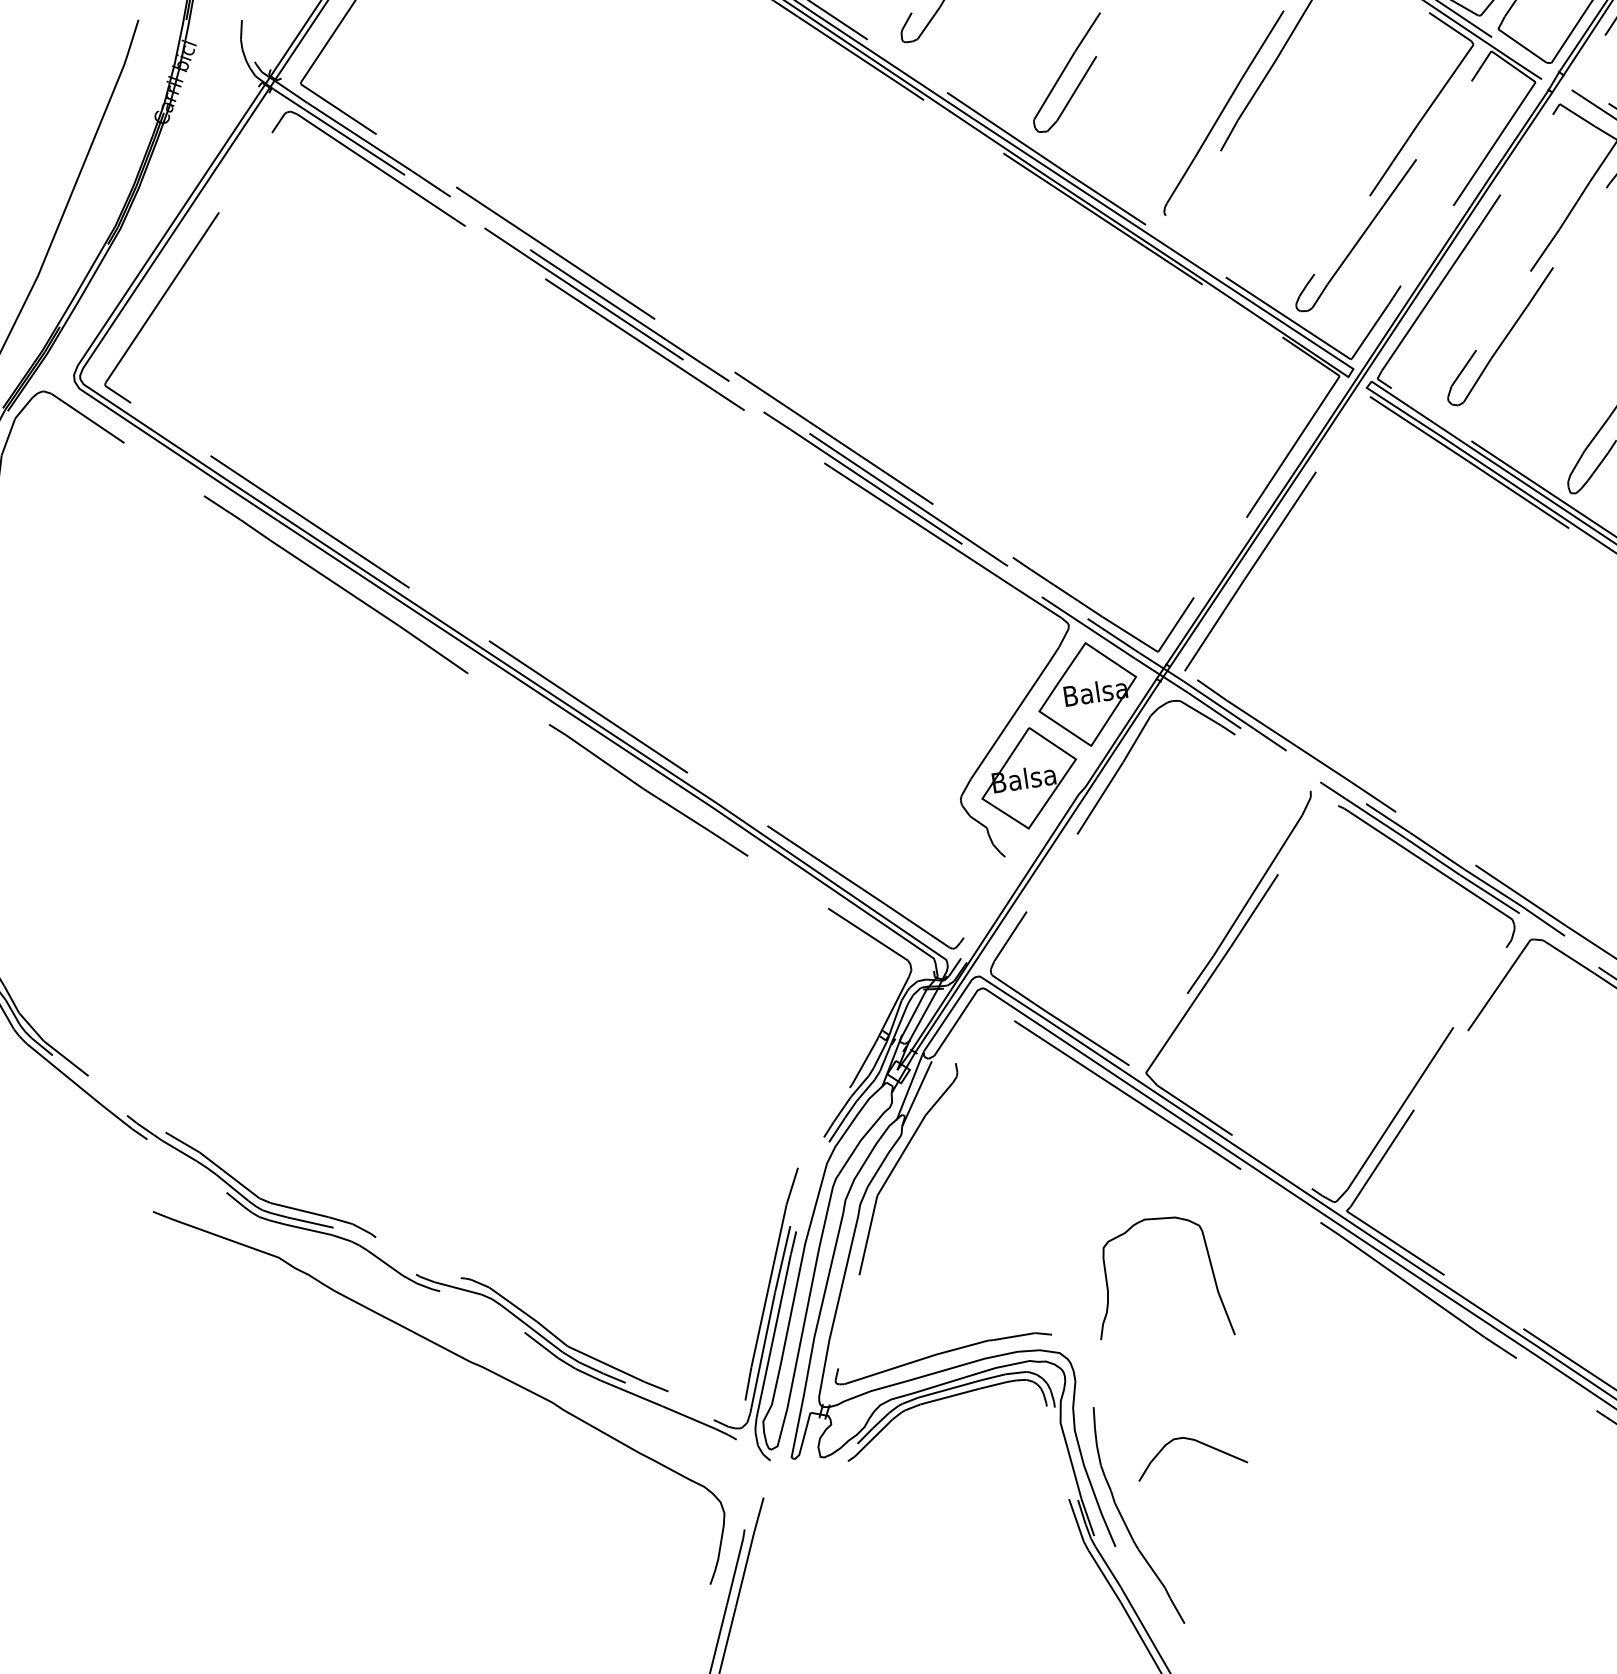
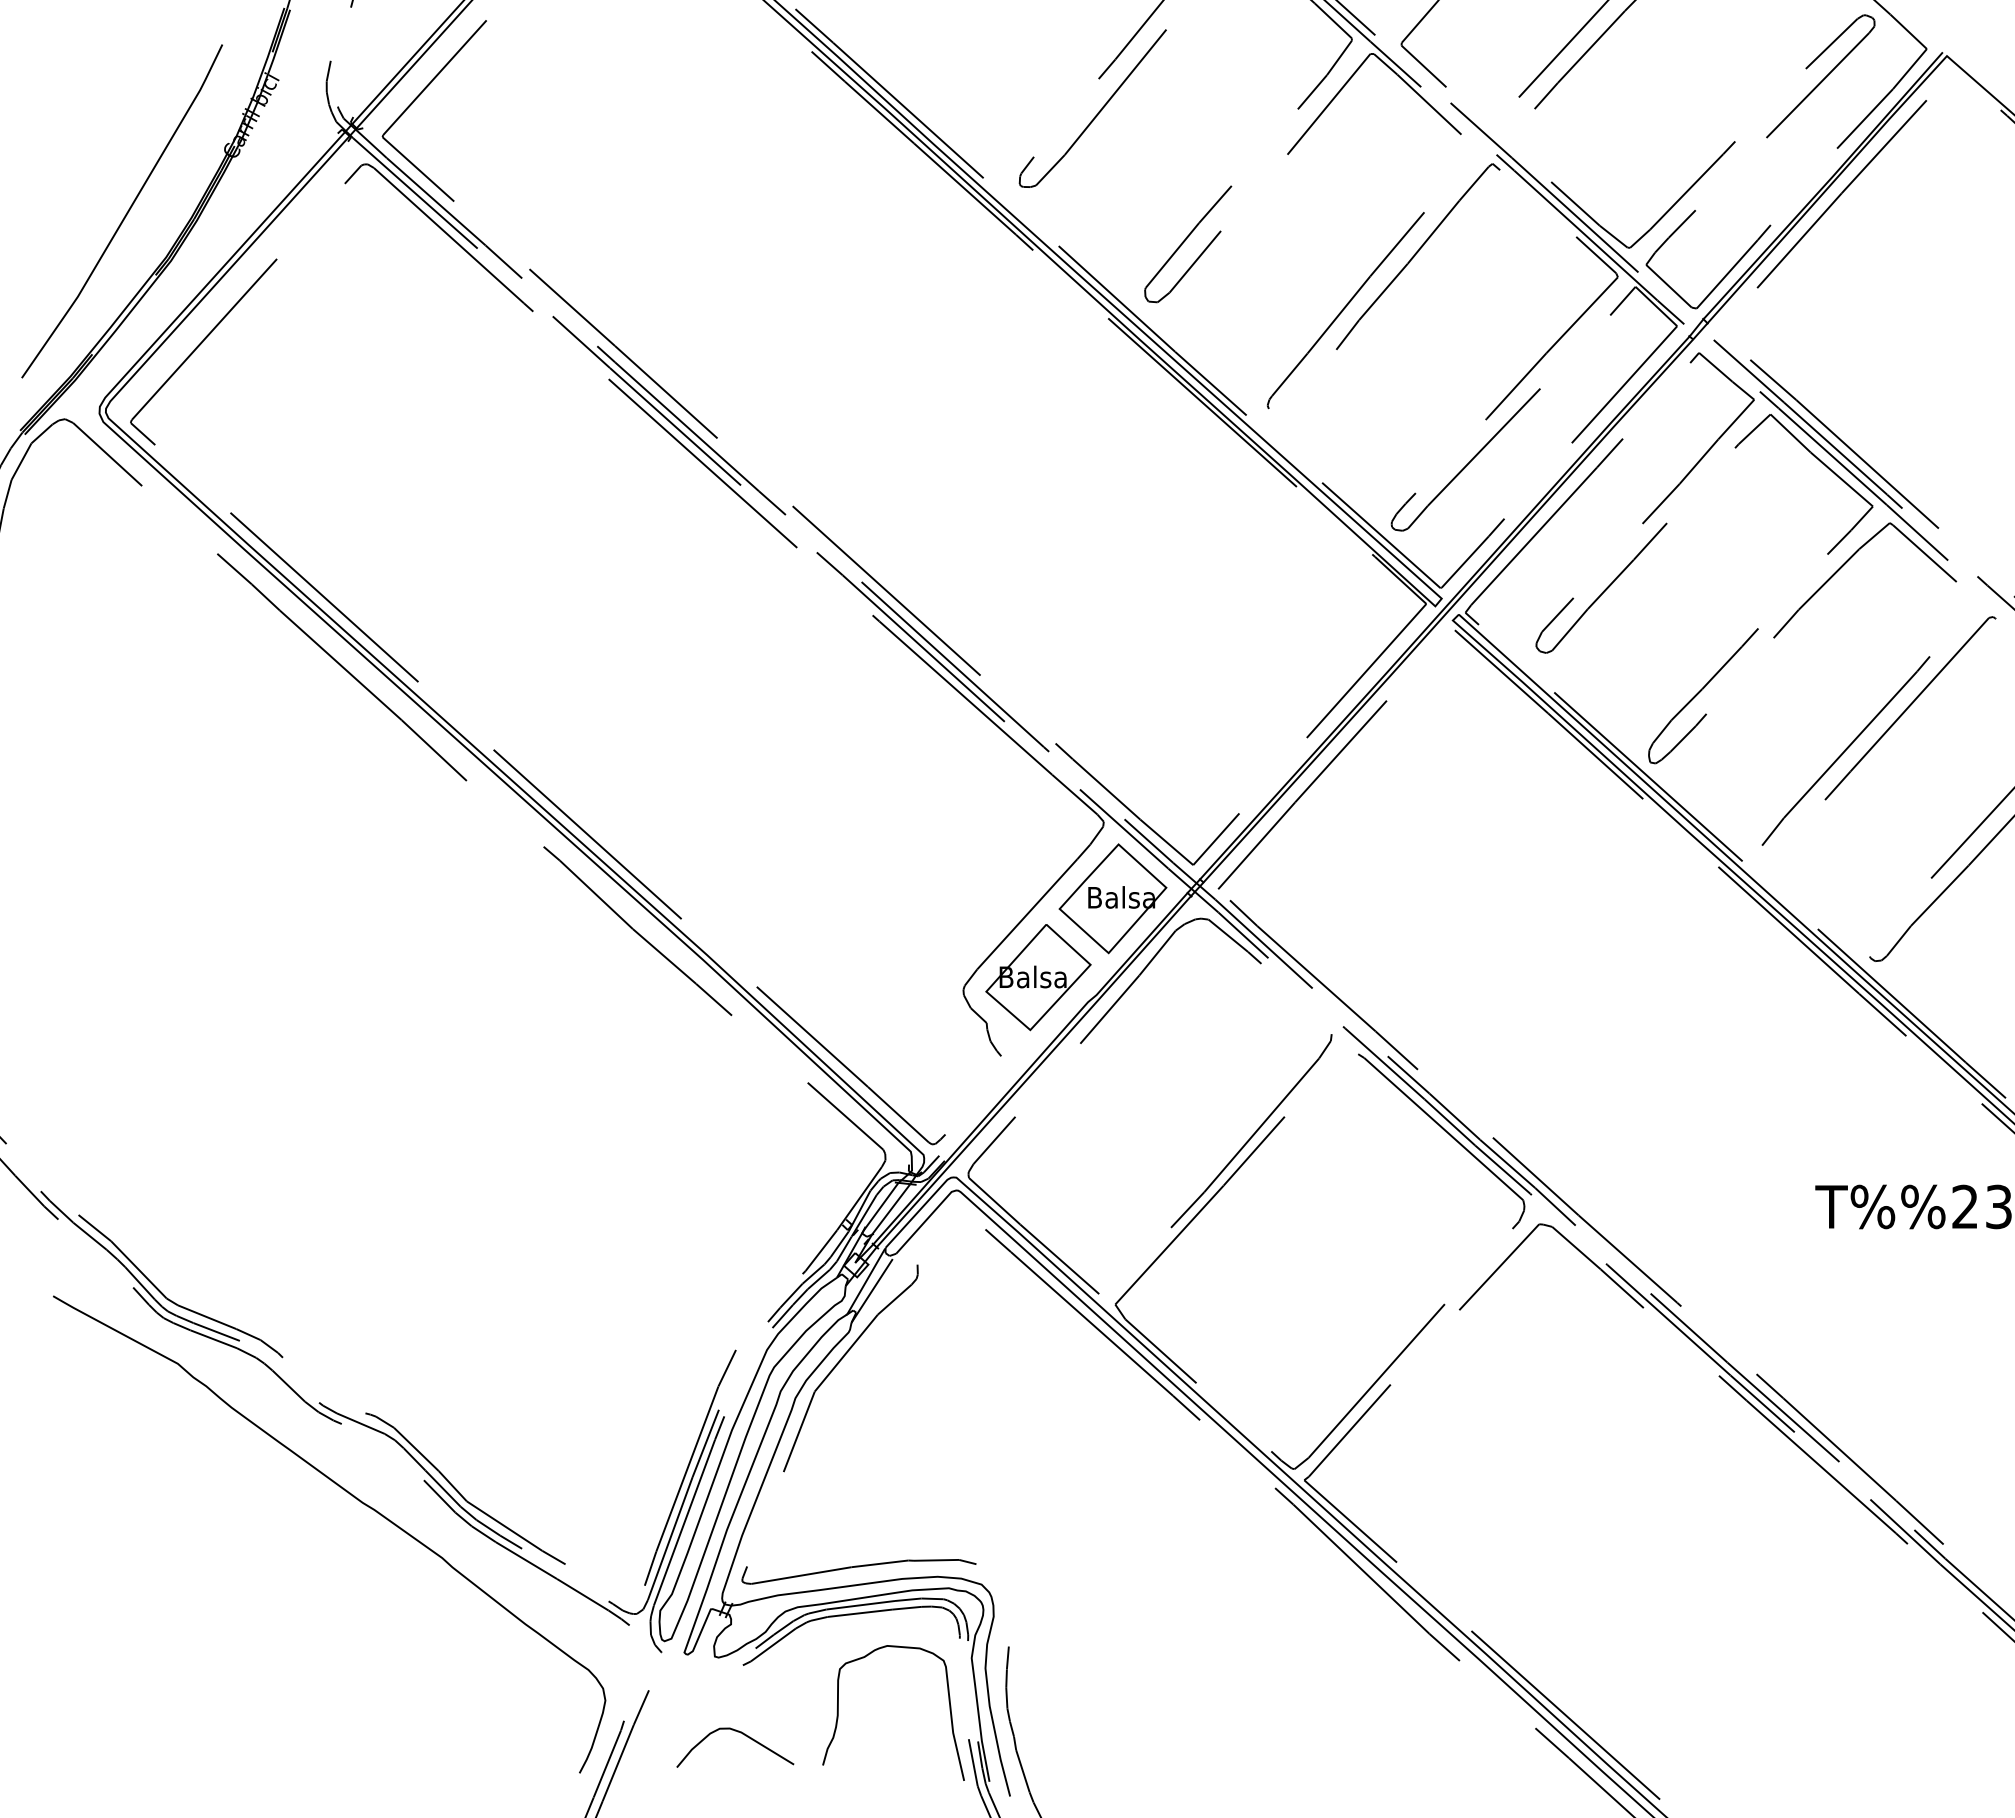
curve: (1108, 1288) -> (838, 1712), moved
curve: (1195, 1441) -> (742, 1734), moved

